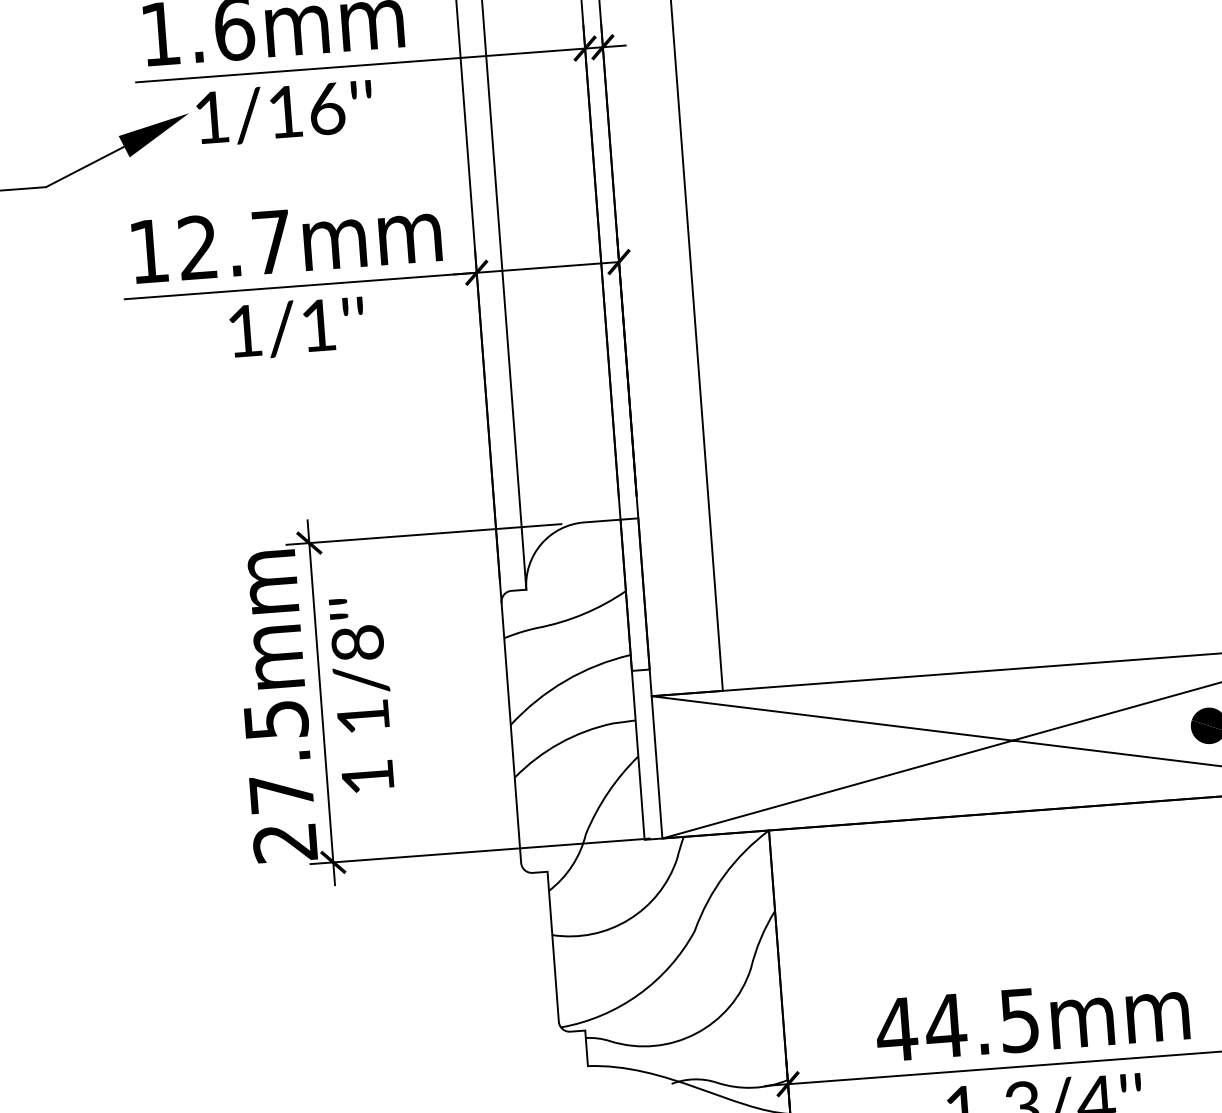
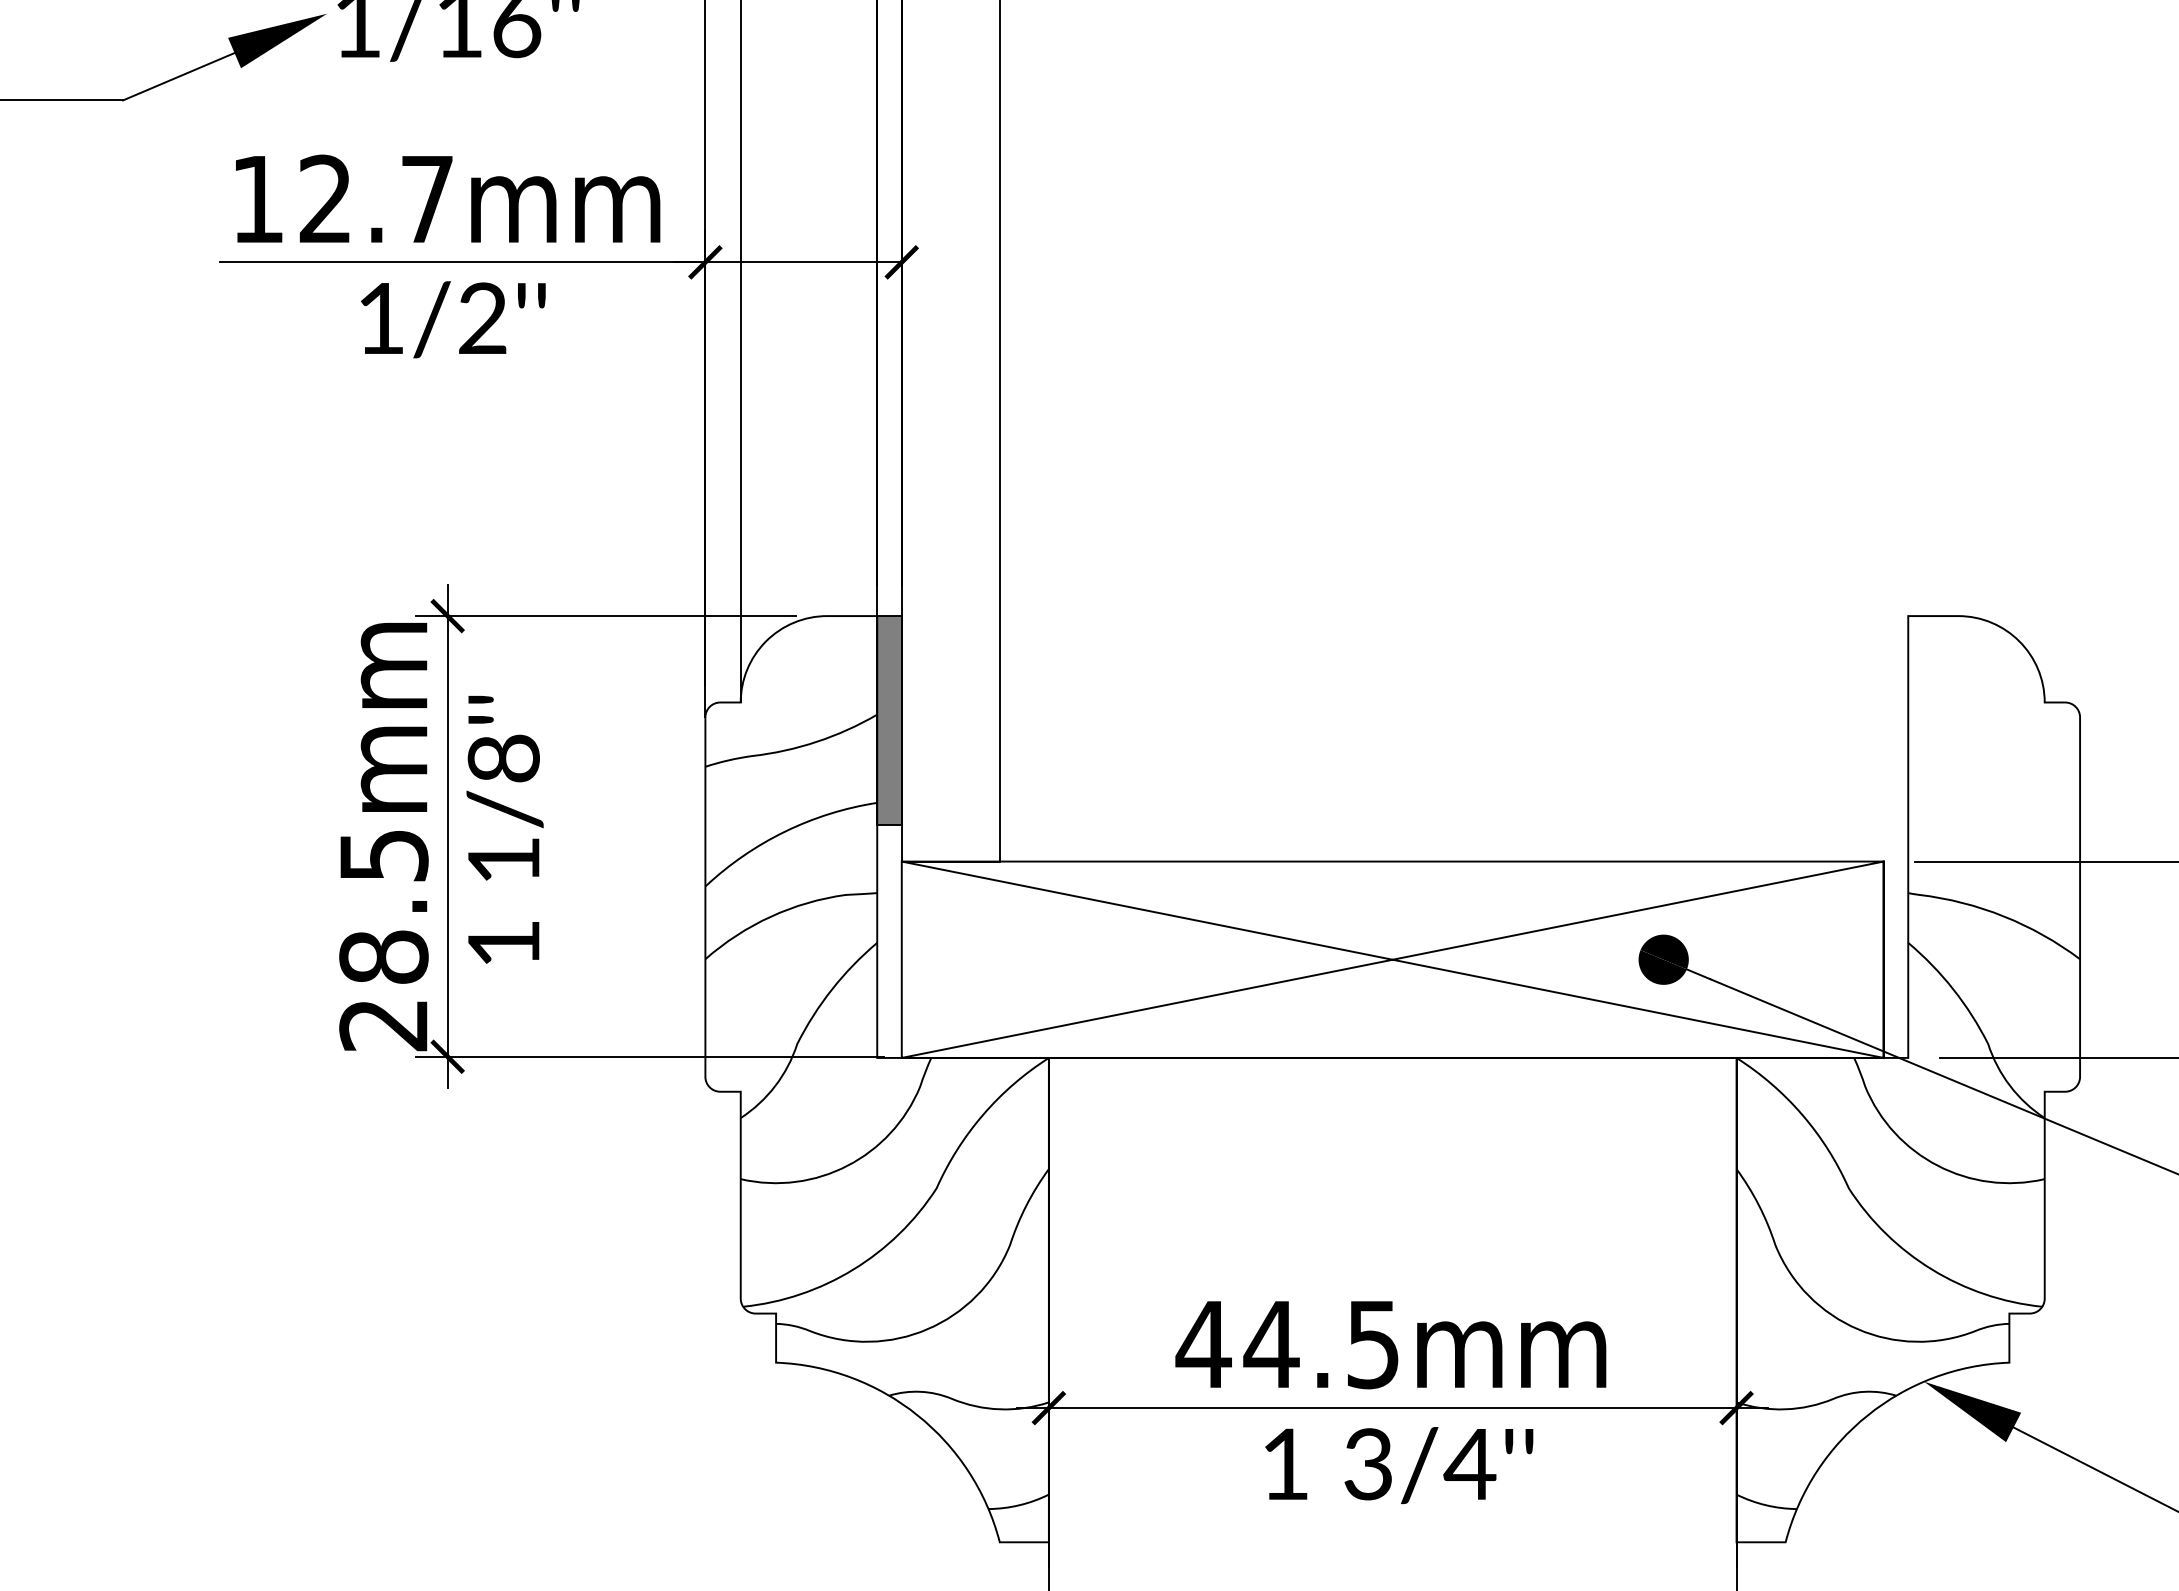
text: (318, 324) -> (482, 317), 1/1''\f] -> 1/2''\f]
fill: (635, 594) -> (889, 720), added
text: (281, 793) -> (383, 956), 27.5mm -> 28.5mm

